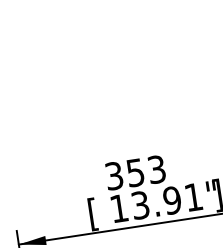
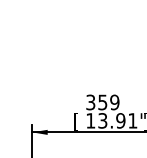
text: (156, 169) -> (114, 102), 353 -> 359

